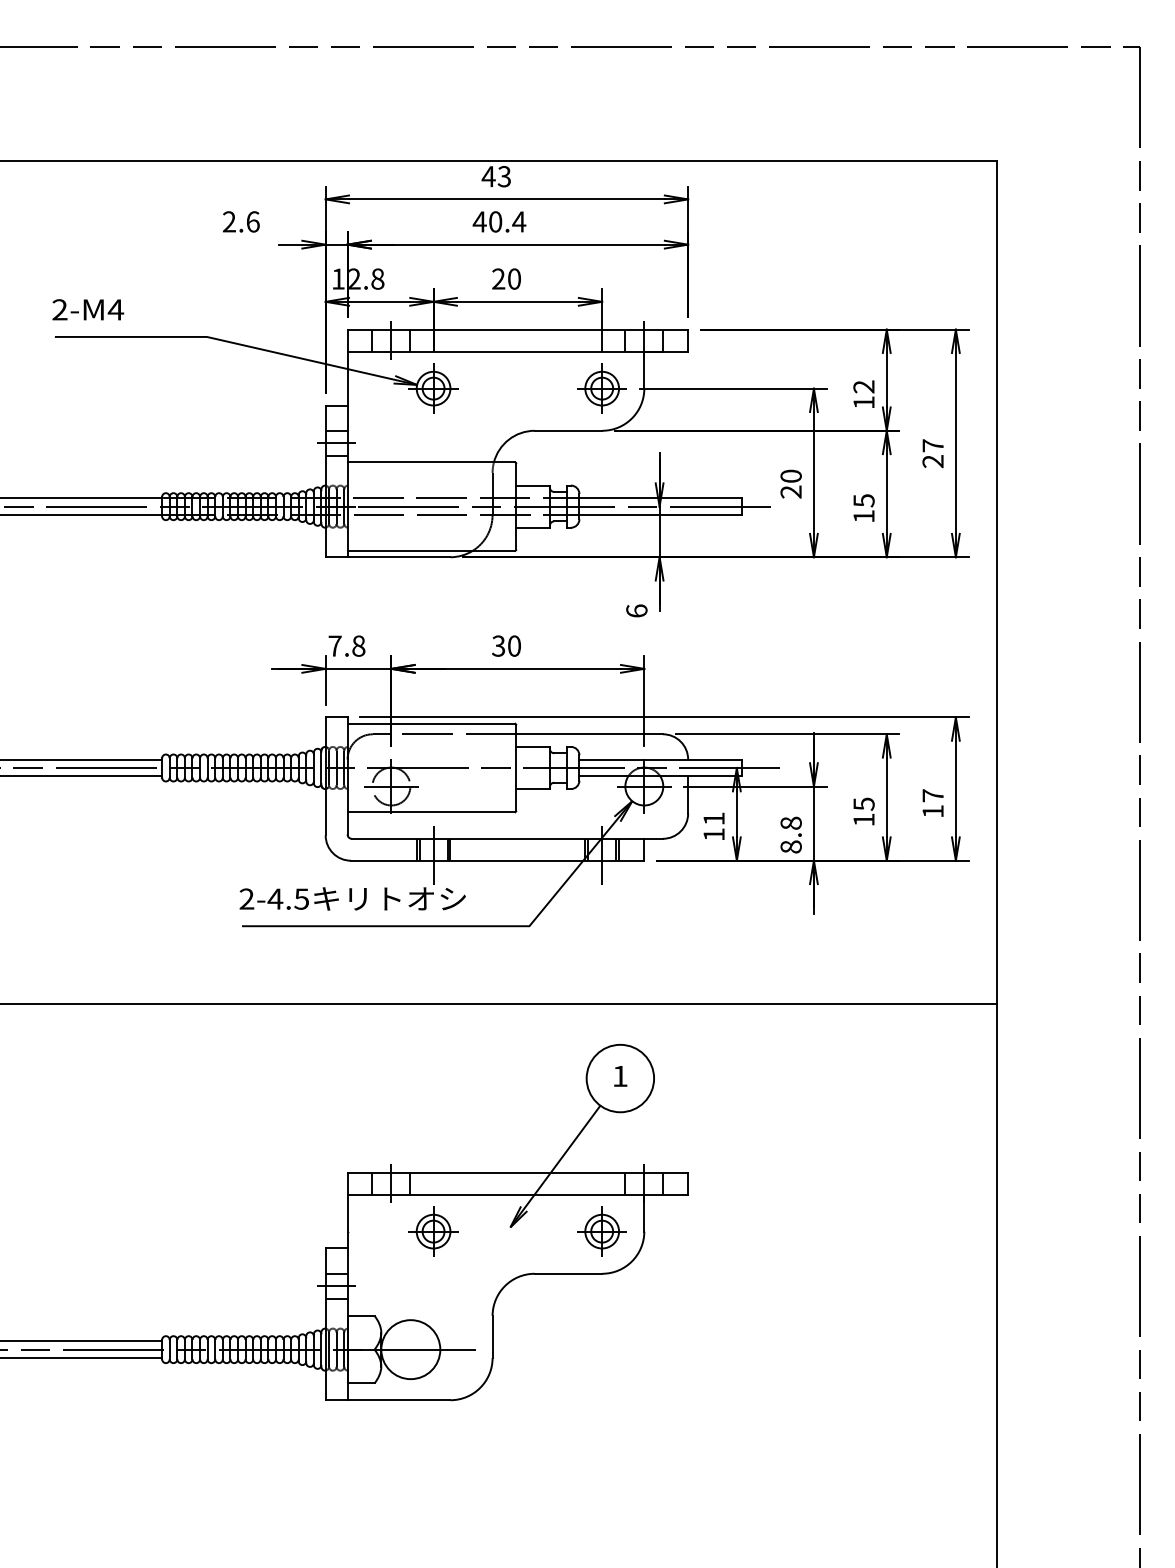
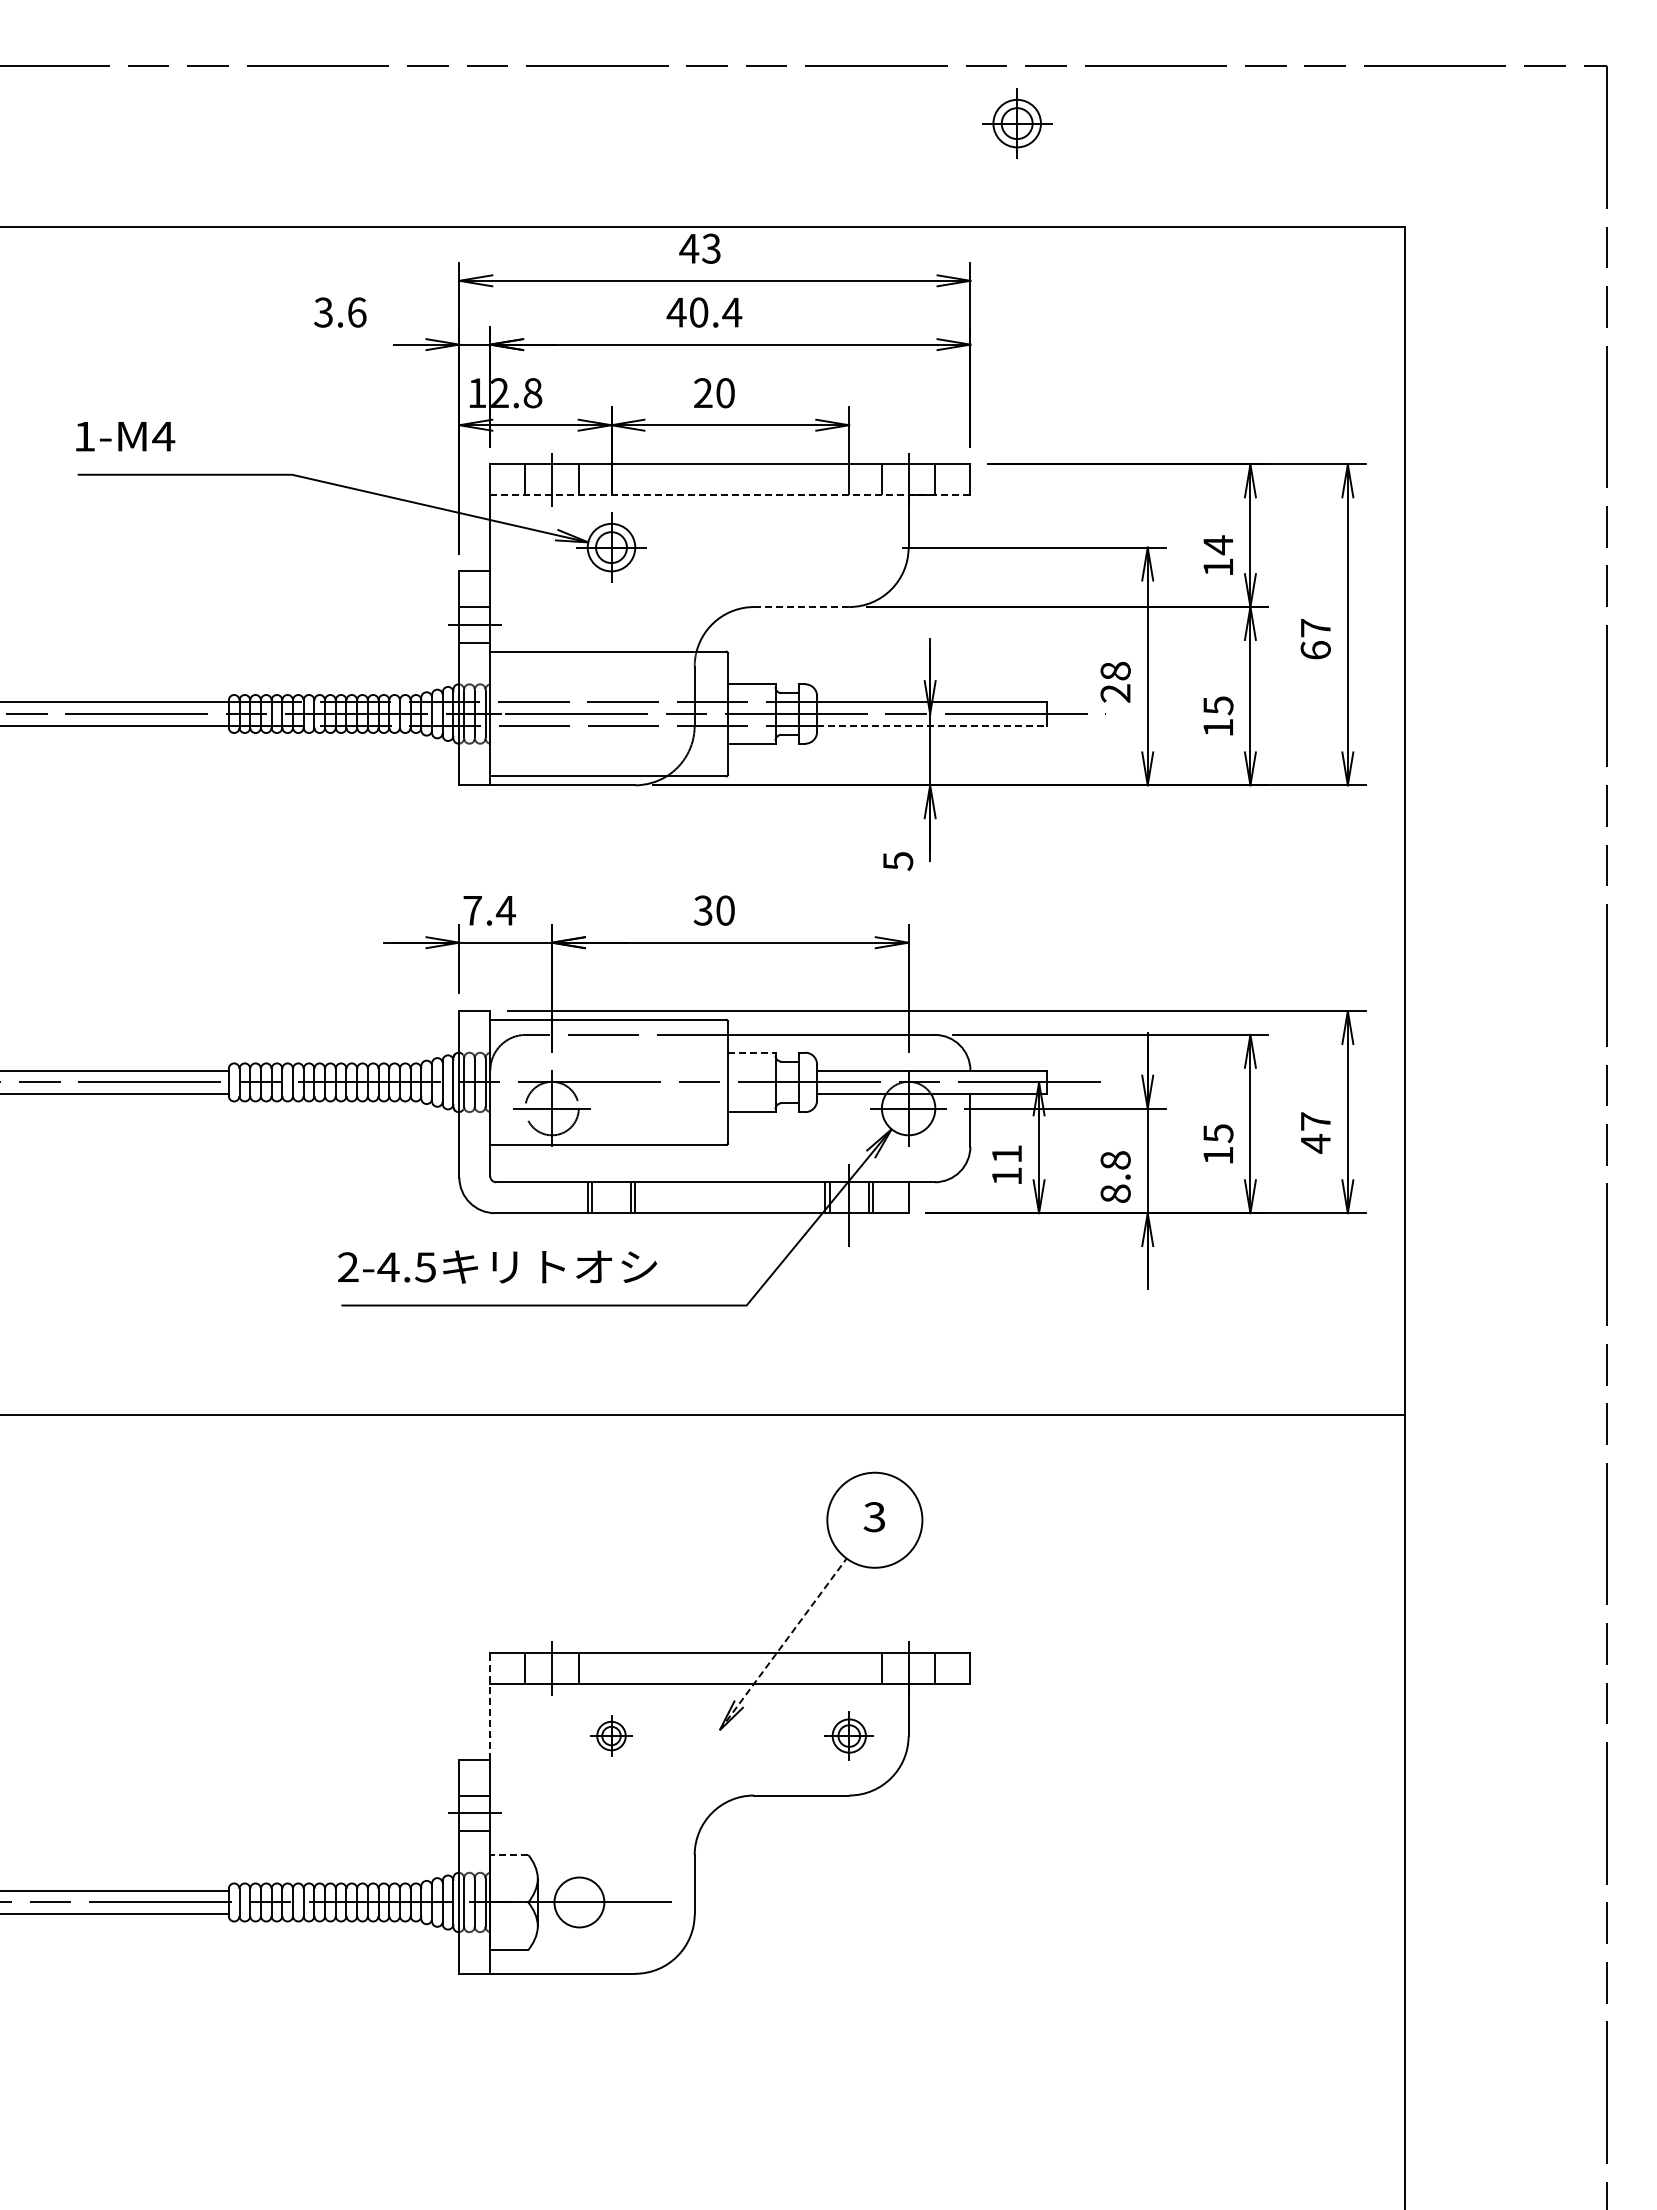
text: (229, 221) -> (323, 312), 2.6 -> 3.6
text: (59, 309) -> (84, 436), 2-M4 -> 1-M4
line: (517, 351) -> (729, 495), solid -> dashed
text: (863, 387) -> (1217, 545), 12 -> 14
part: (602, 388) -> (1017, 123), moved
line: (568, 431) -> (801, 607), solid -> dashed
text: (932, 461) -> (1315, 650), 27 -> 67
text: (791, 475) -> (1115, 670), 20 -> 28
line: (660, 514) -> (931, 725), solid -> dashed
text: (637, 610) -> (898, 860), 6 -> 5
text: (358, 646) -> (505, 910), 7.8 -> 7.4
line: (532, 746) -> (751, 1052), solid -> dashed
text: (932, 811) -> (1315, 1143), 17 -> 47
line: (433, 854) -> (611, 1204), removed
text: (619, 1076) -> (873, 1517), 1 -> 3
line: (555, 1166) -> (783, 1644), solid -> dashed
line: (347, 1209) -> (490, 1705), solid -> dashed
part: (433, 1231) -> (611, 1735), size x0.6
part: (602, 1231) -> (849, 1735), size x0.7
line: (360, 1315) -> (508, 1854), solid -> dashed
circle: (410, 1349) -> (579, 1902), size x0.6

